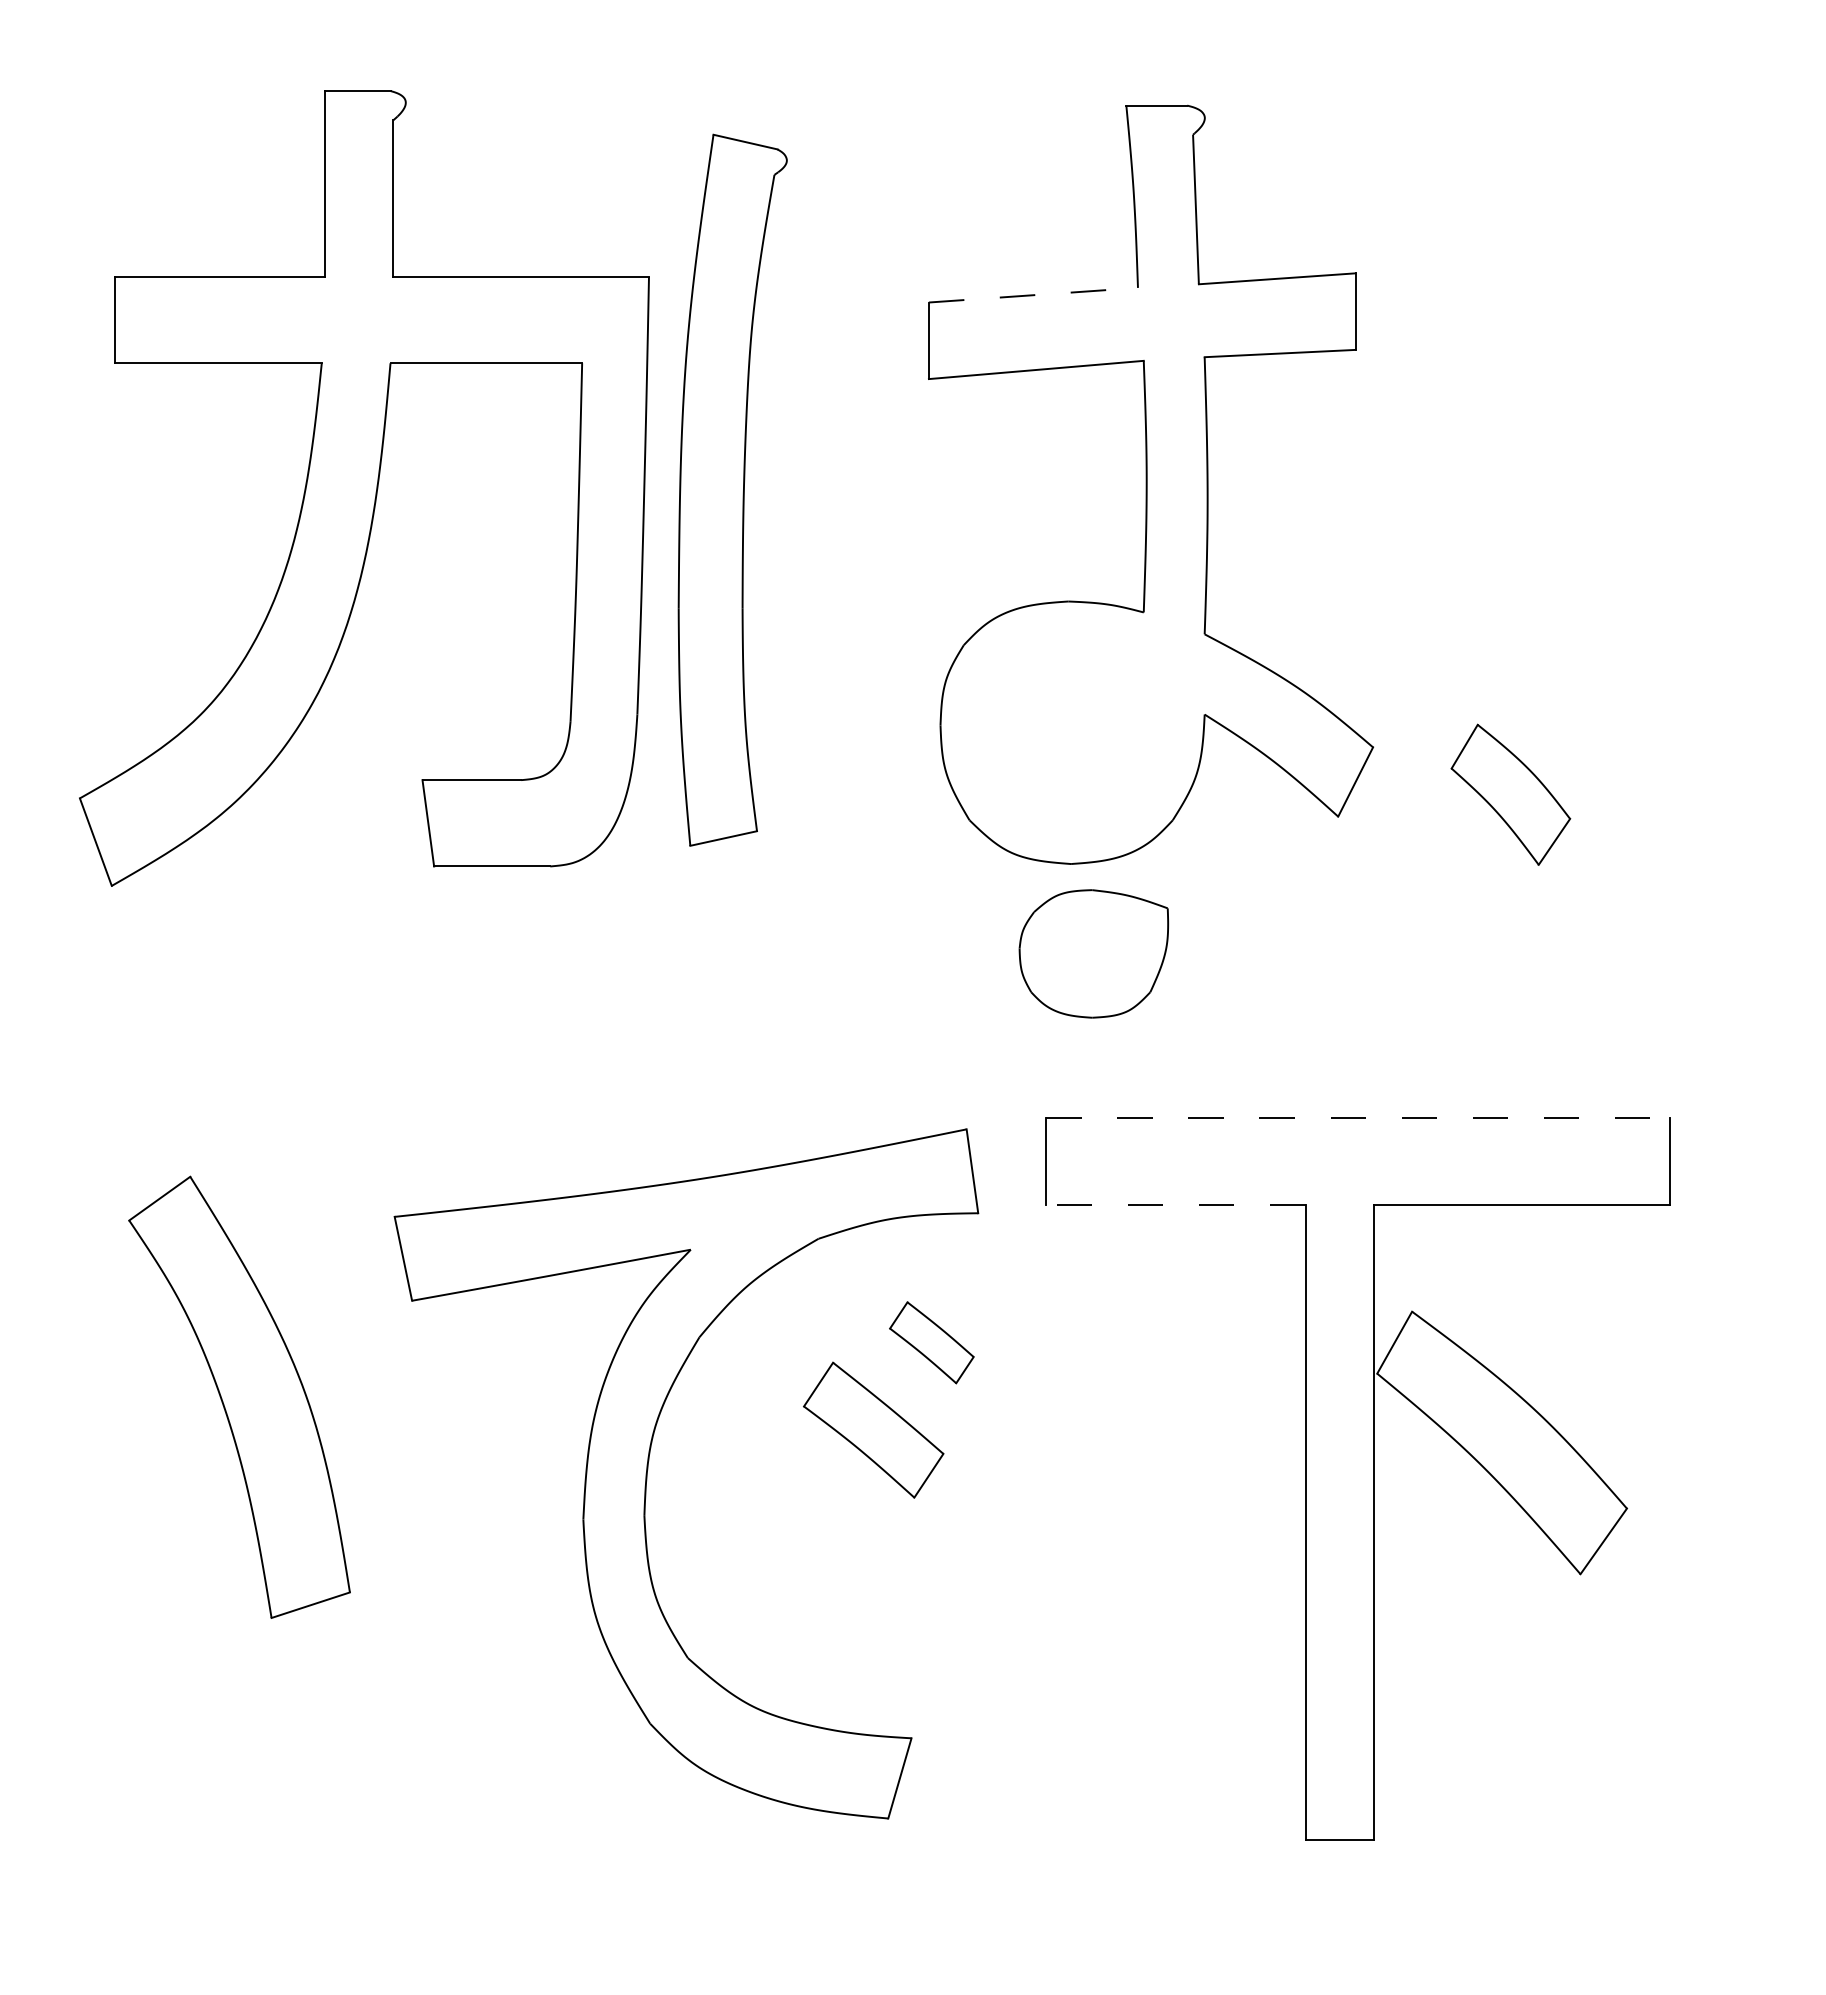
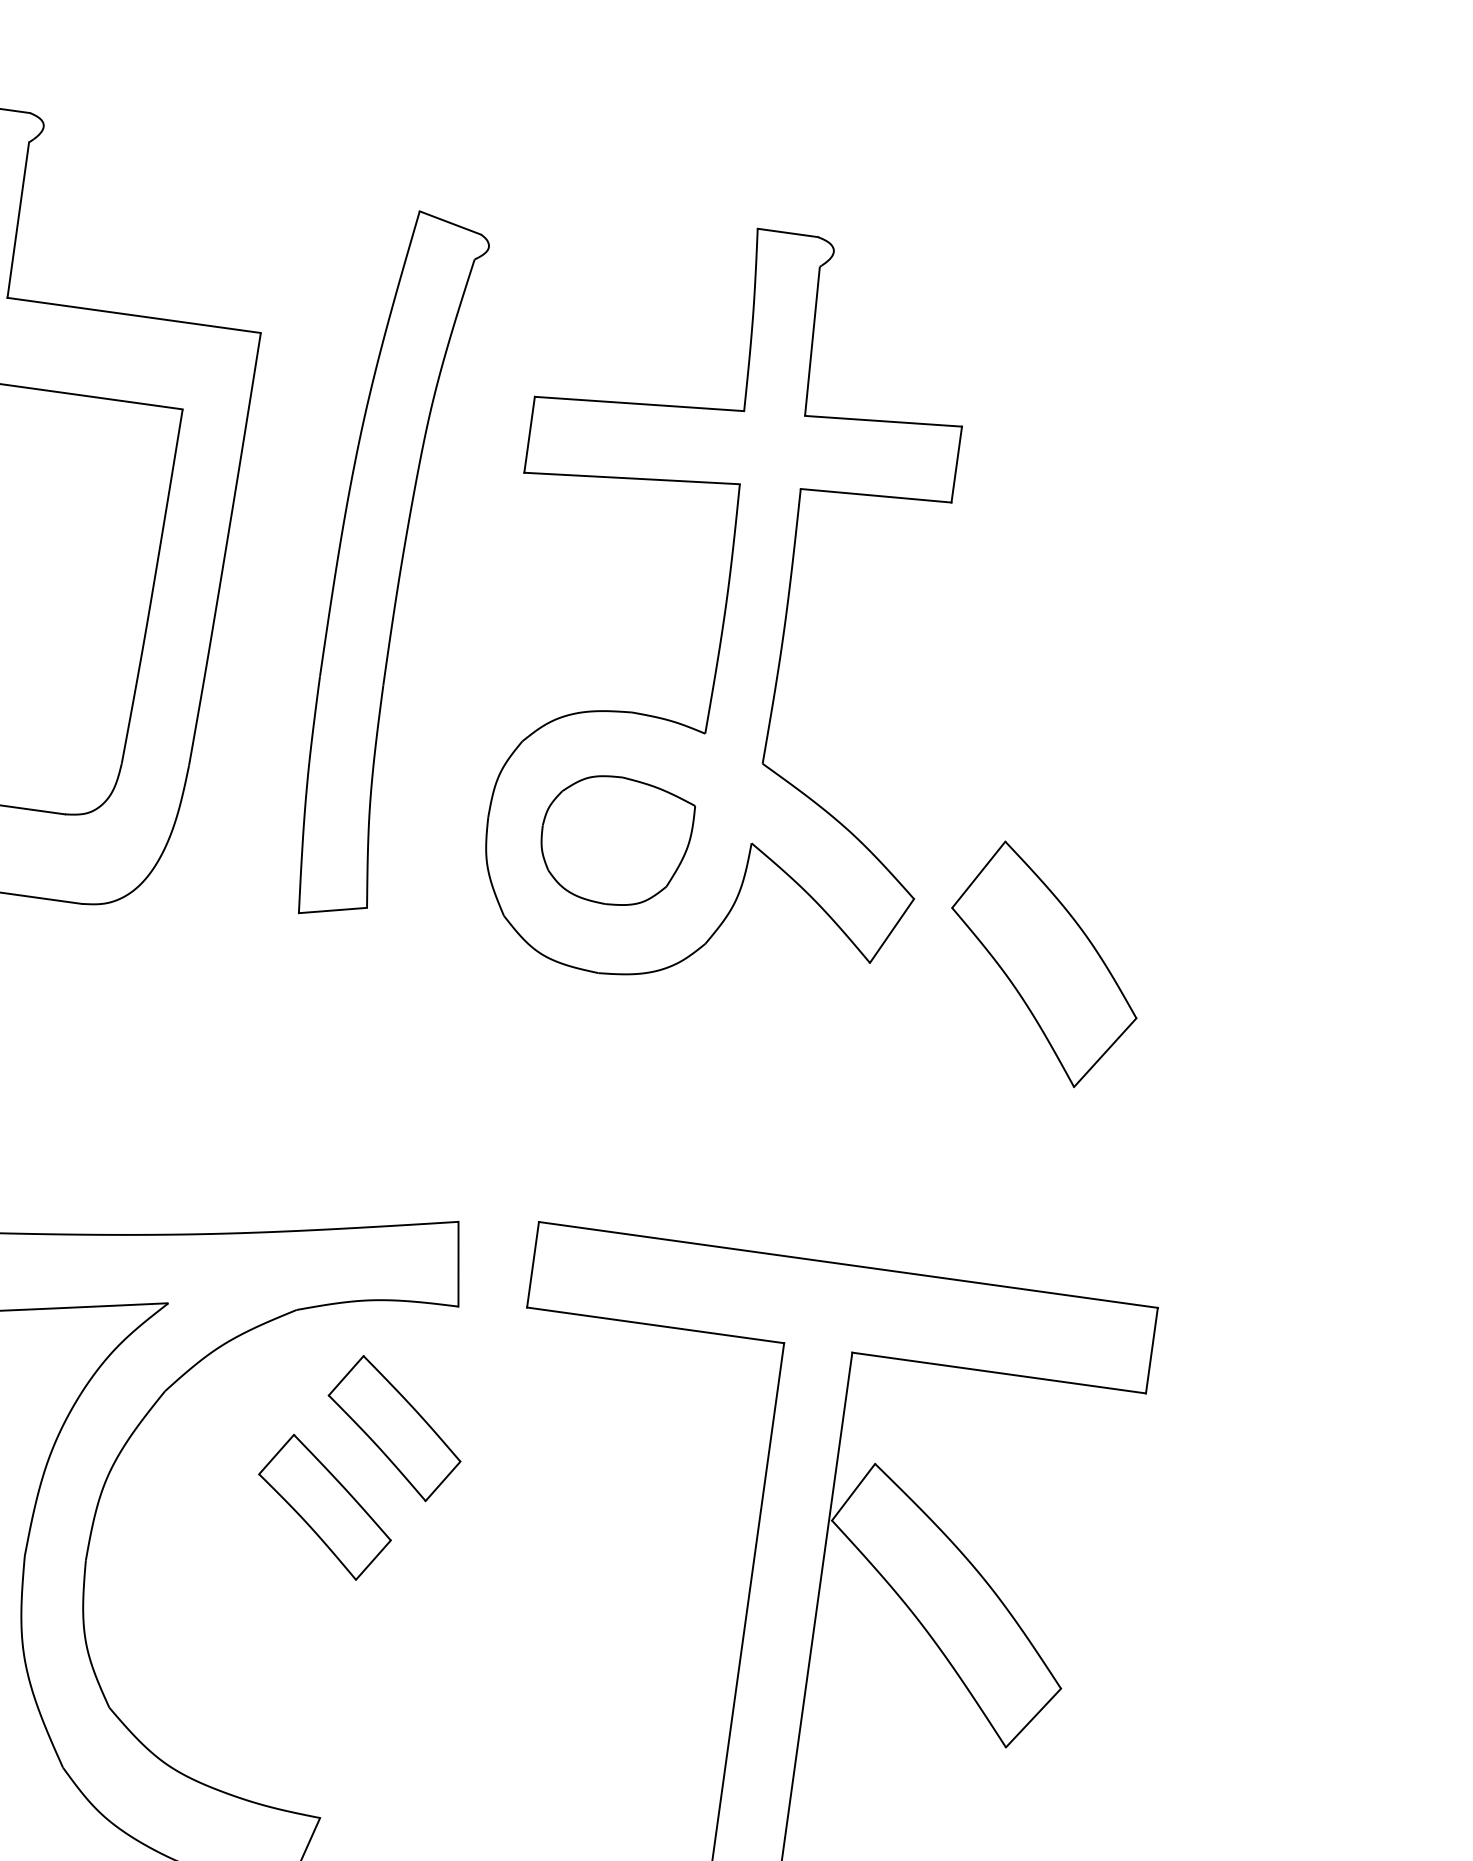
line: (1033, 295) -> (639, 404), dashed -> solid
part: (732, 489) -> (389, 565), moved
part: (1510, 794) -> (1043, 964), size x1.67
part: (1093, 953) -> (615, 840), moved
line: (1358, 1118) -> (848, 1265), dashed -> solid
line: (1175, 1204) -> (655, 1325), dashed -> solid
part: (931, 1342) -> (394, 1428), size x1.67

